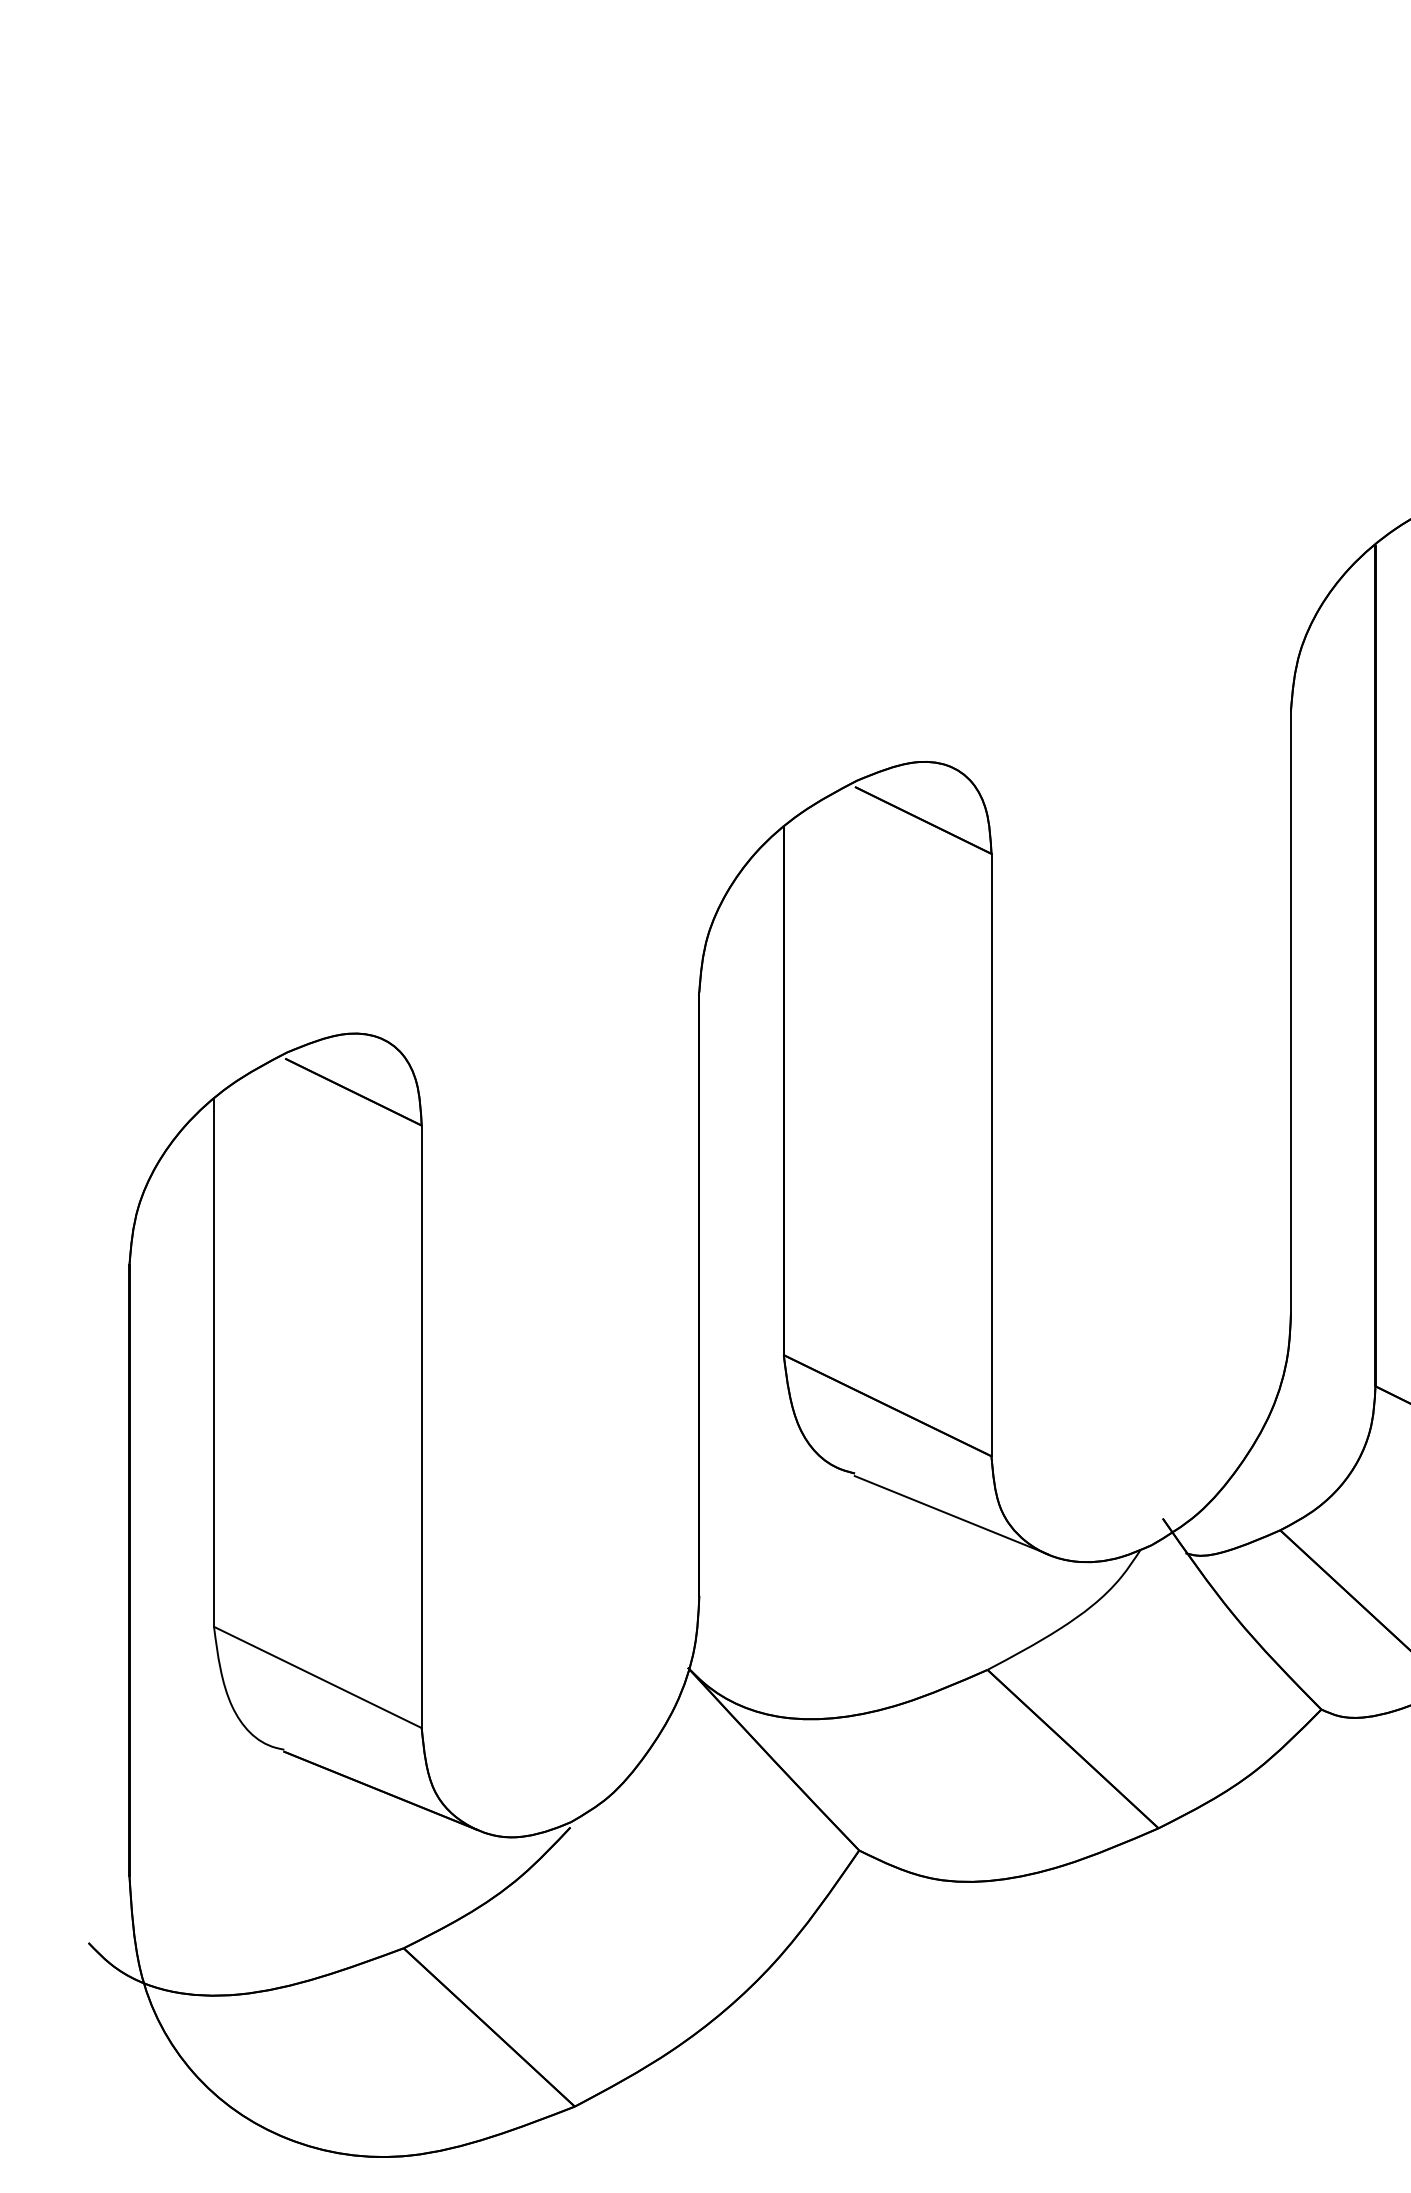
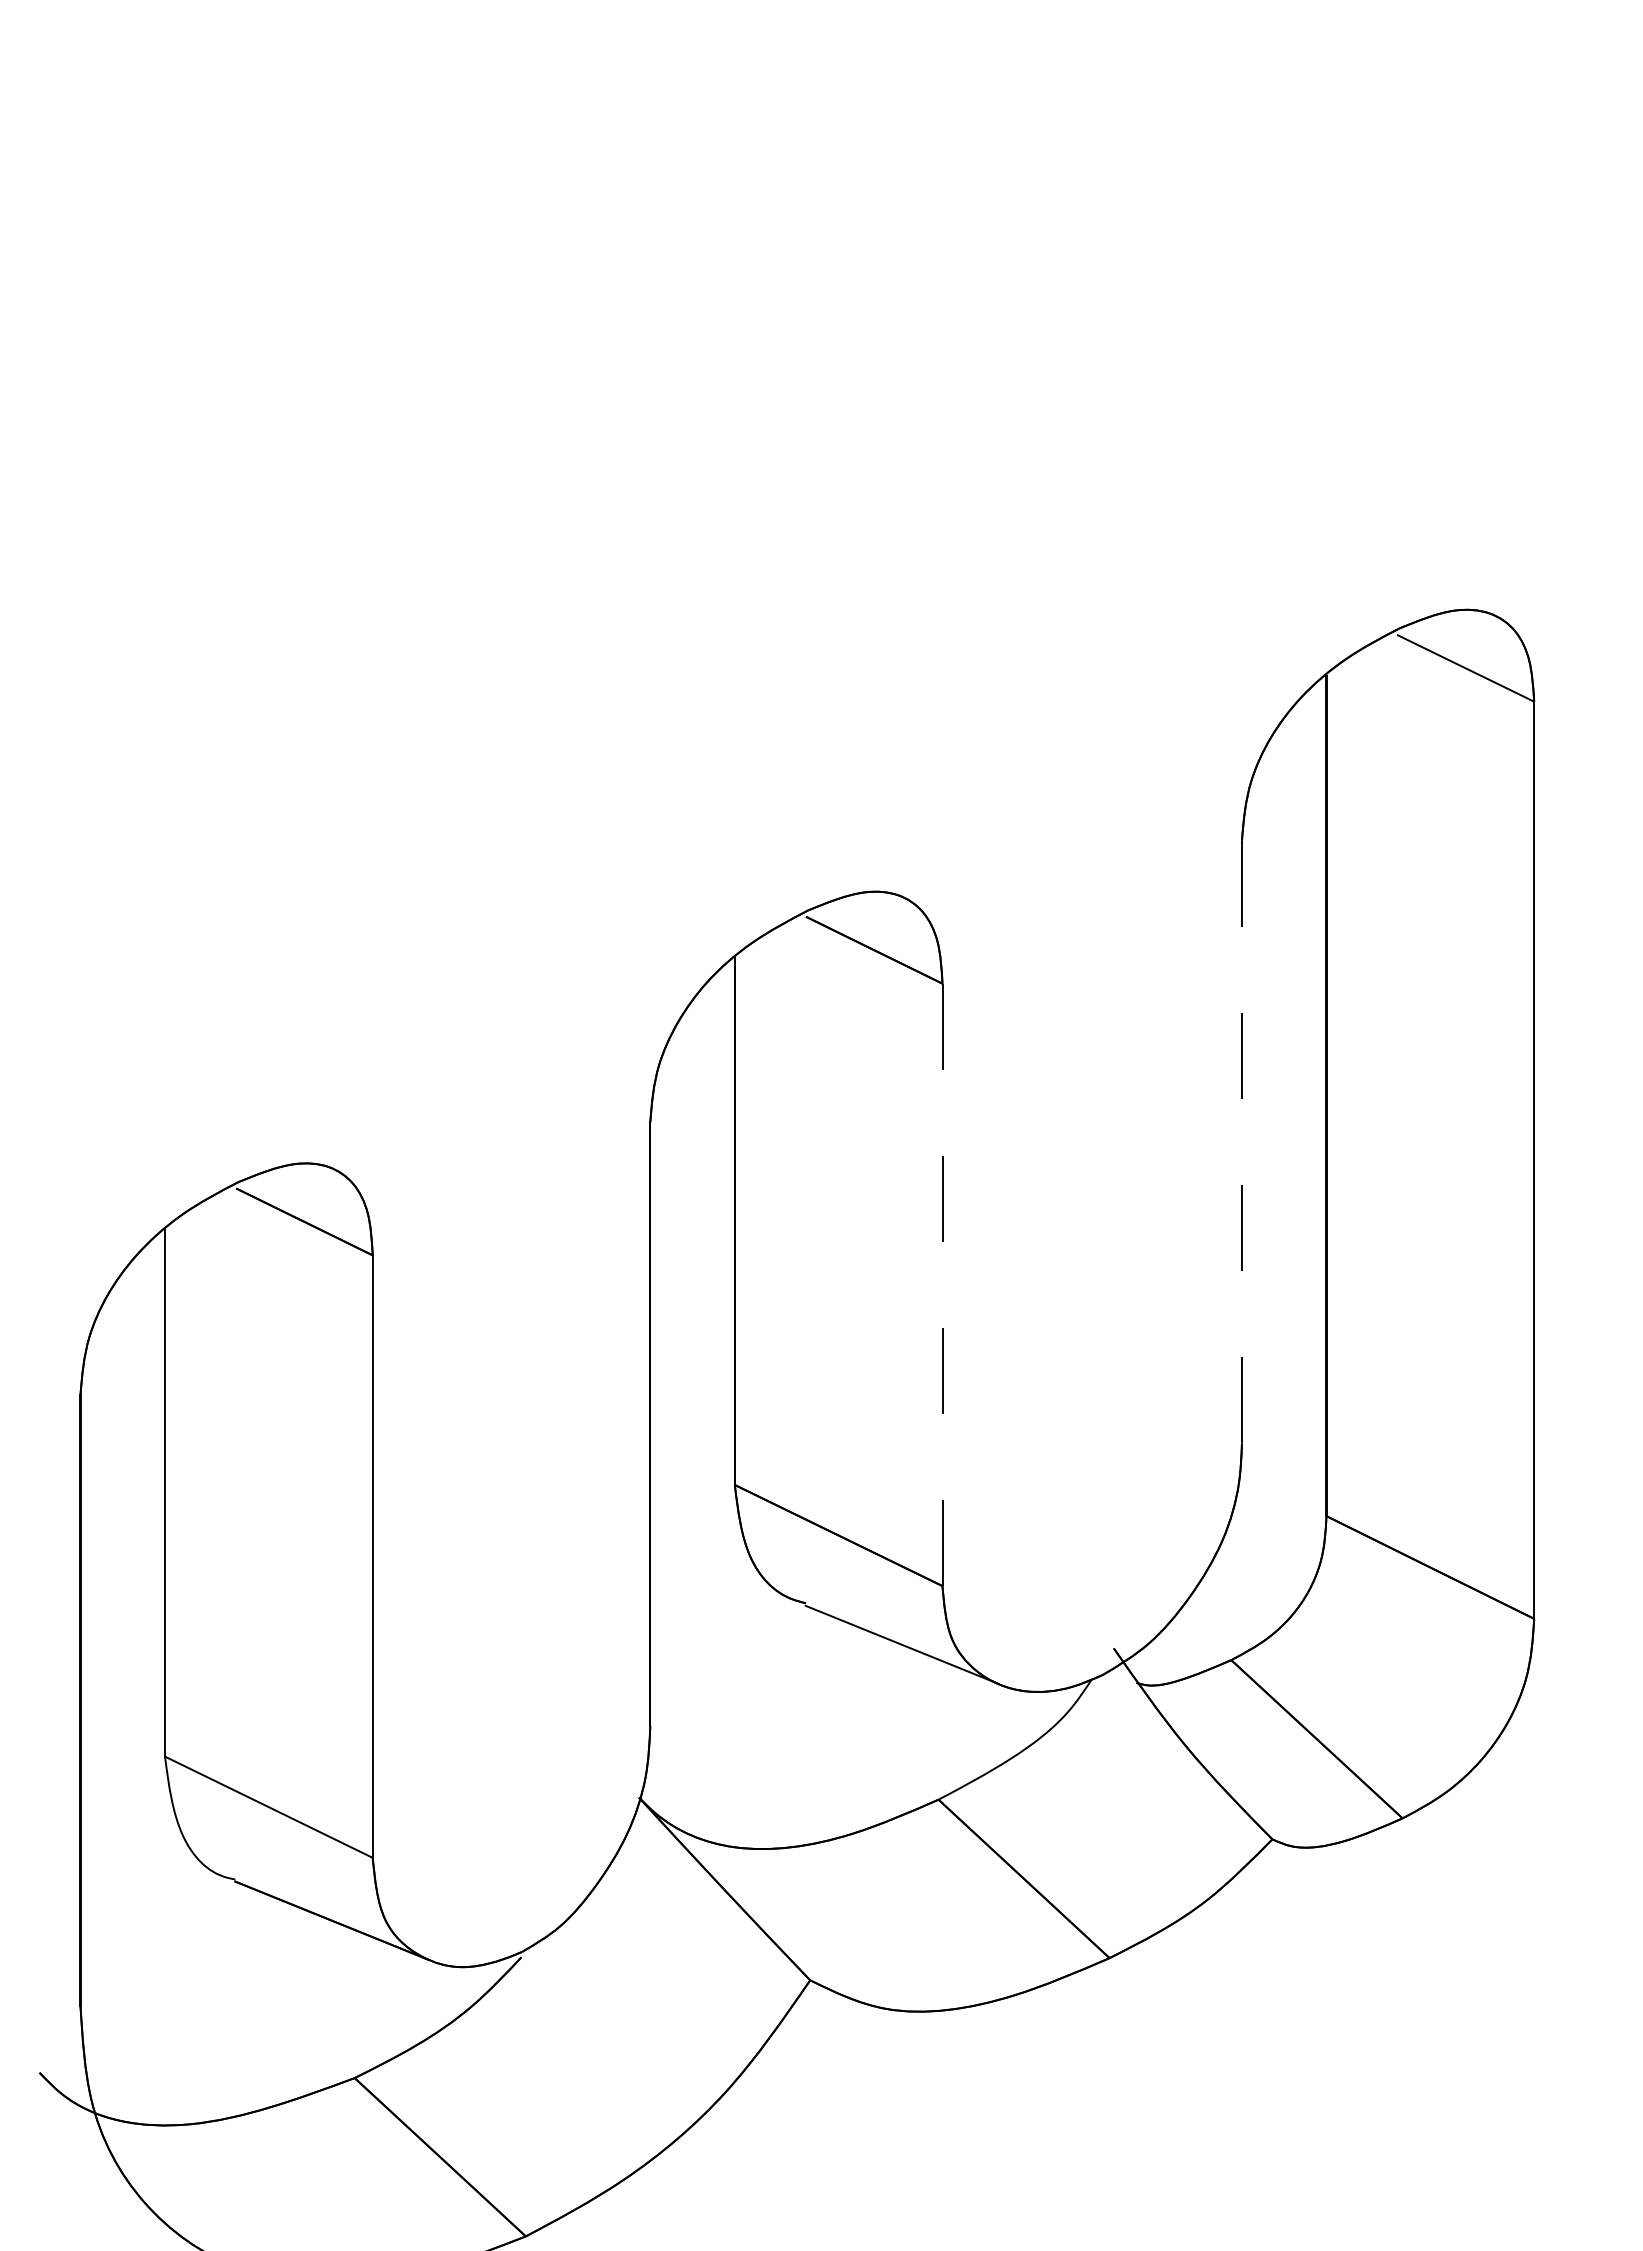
line: (1290, 1011) -> (1241, 1141), solid -> dashed
line: (991, 1155) -> (942, 1285), solid -> dashed

